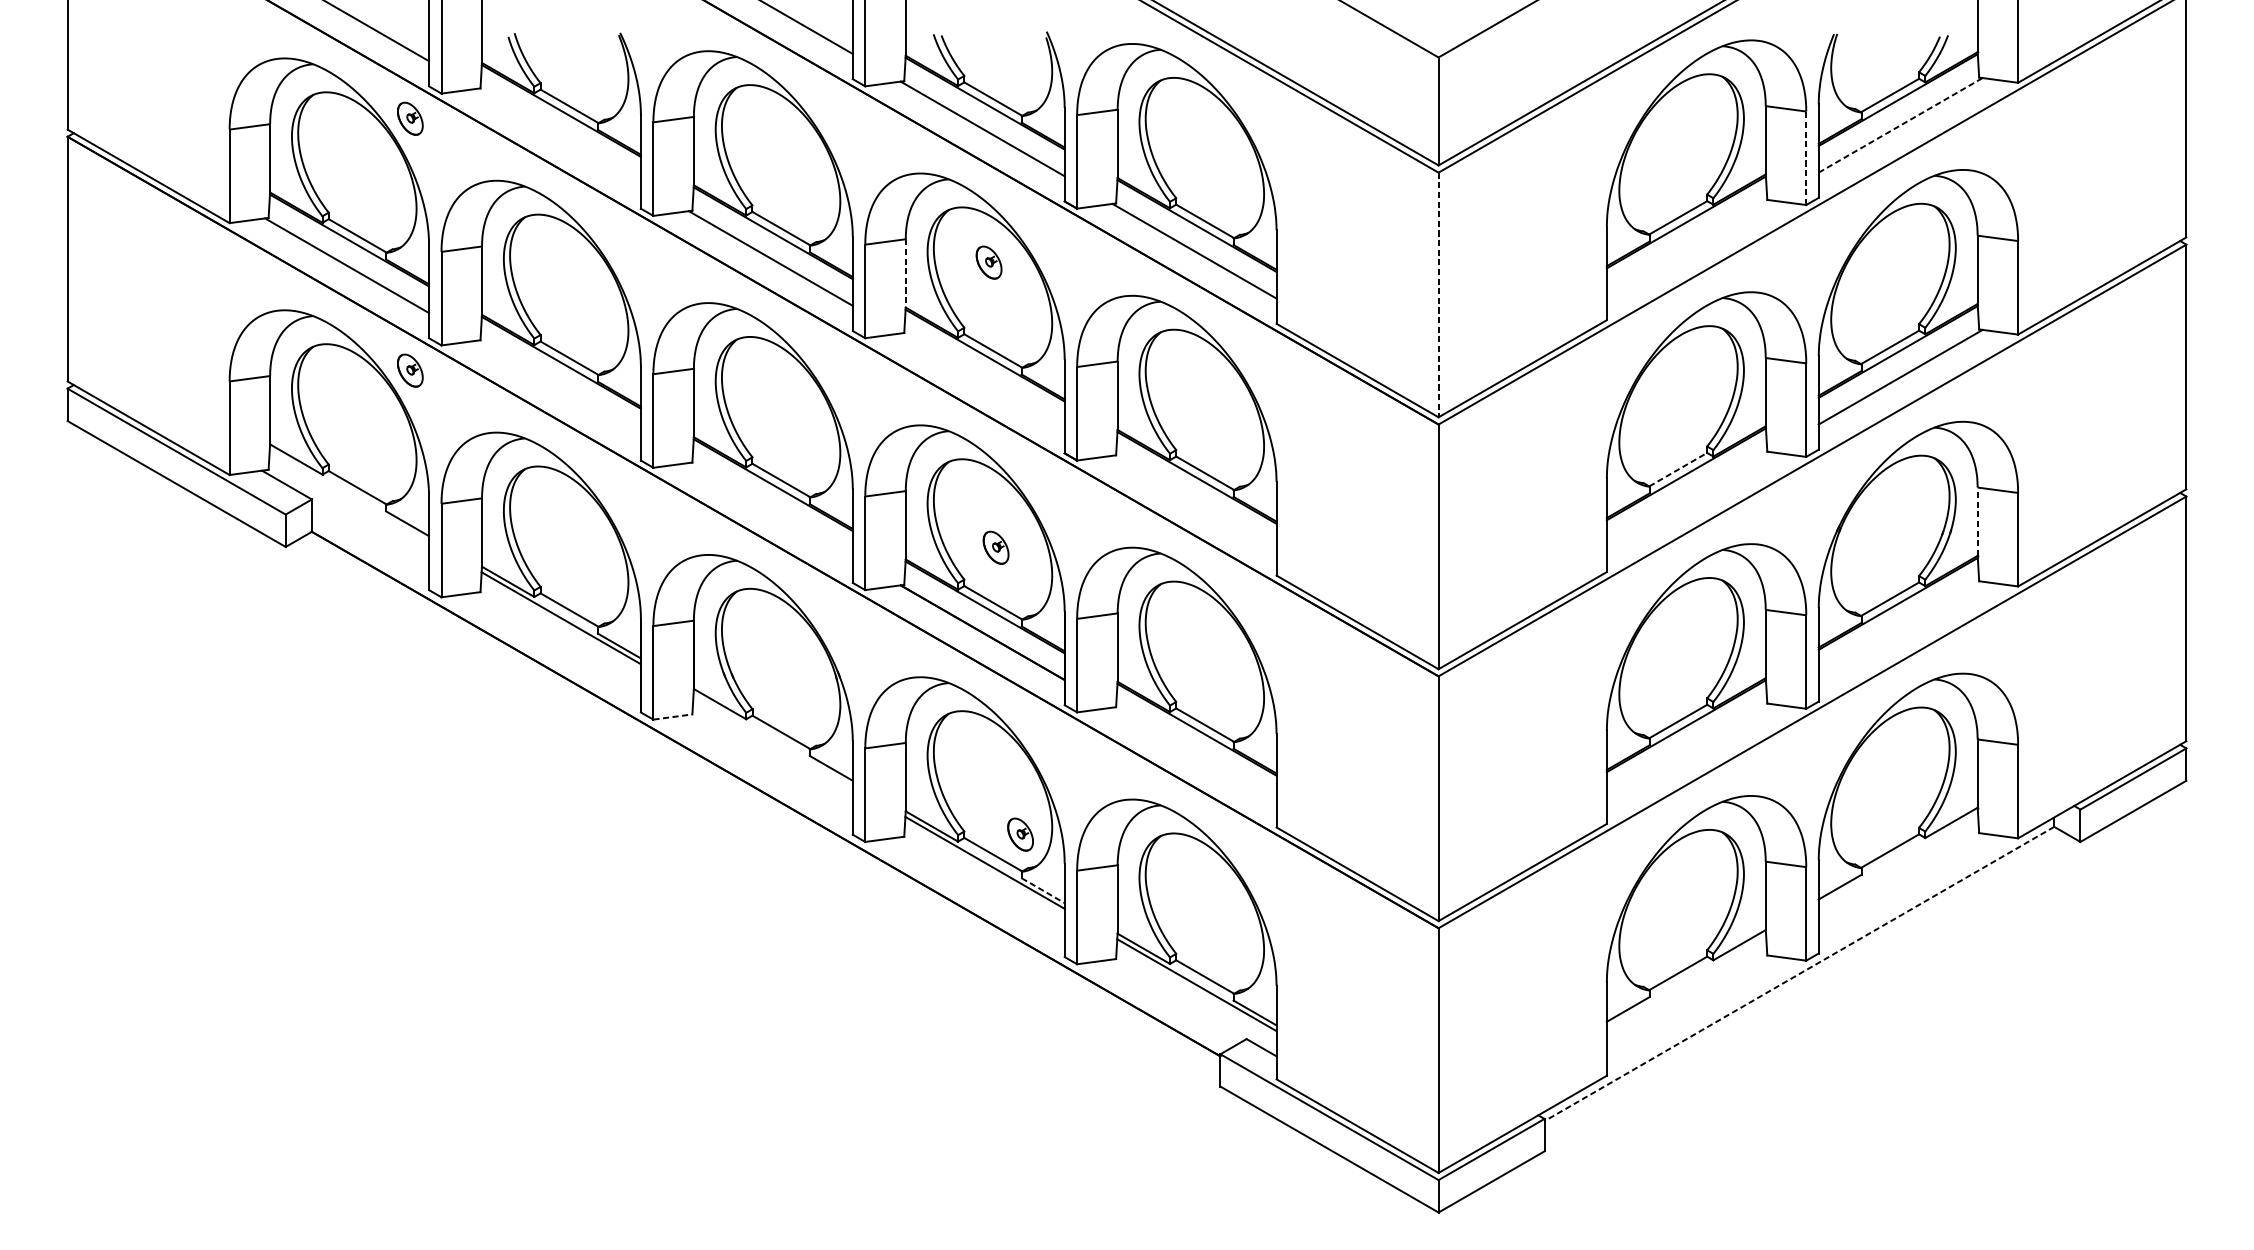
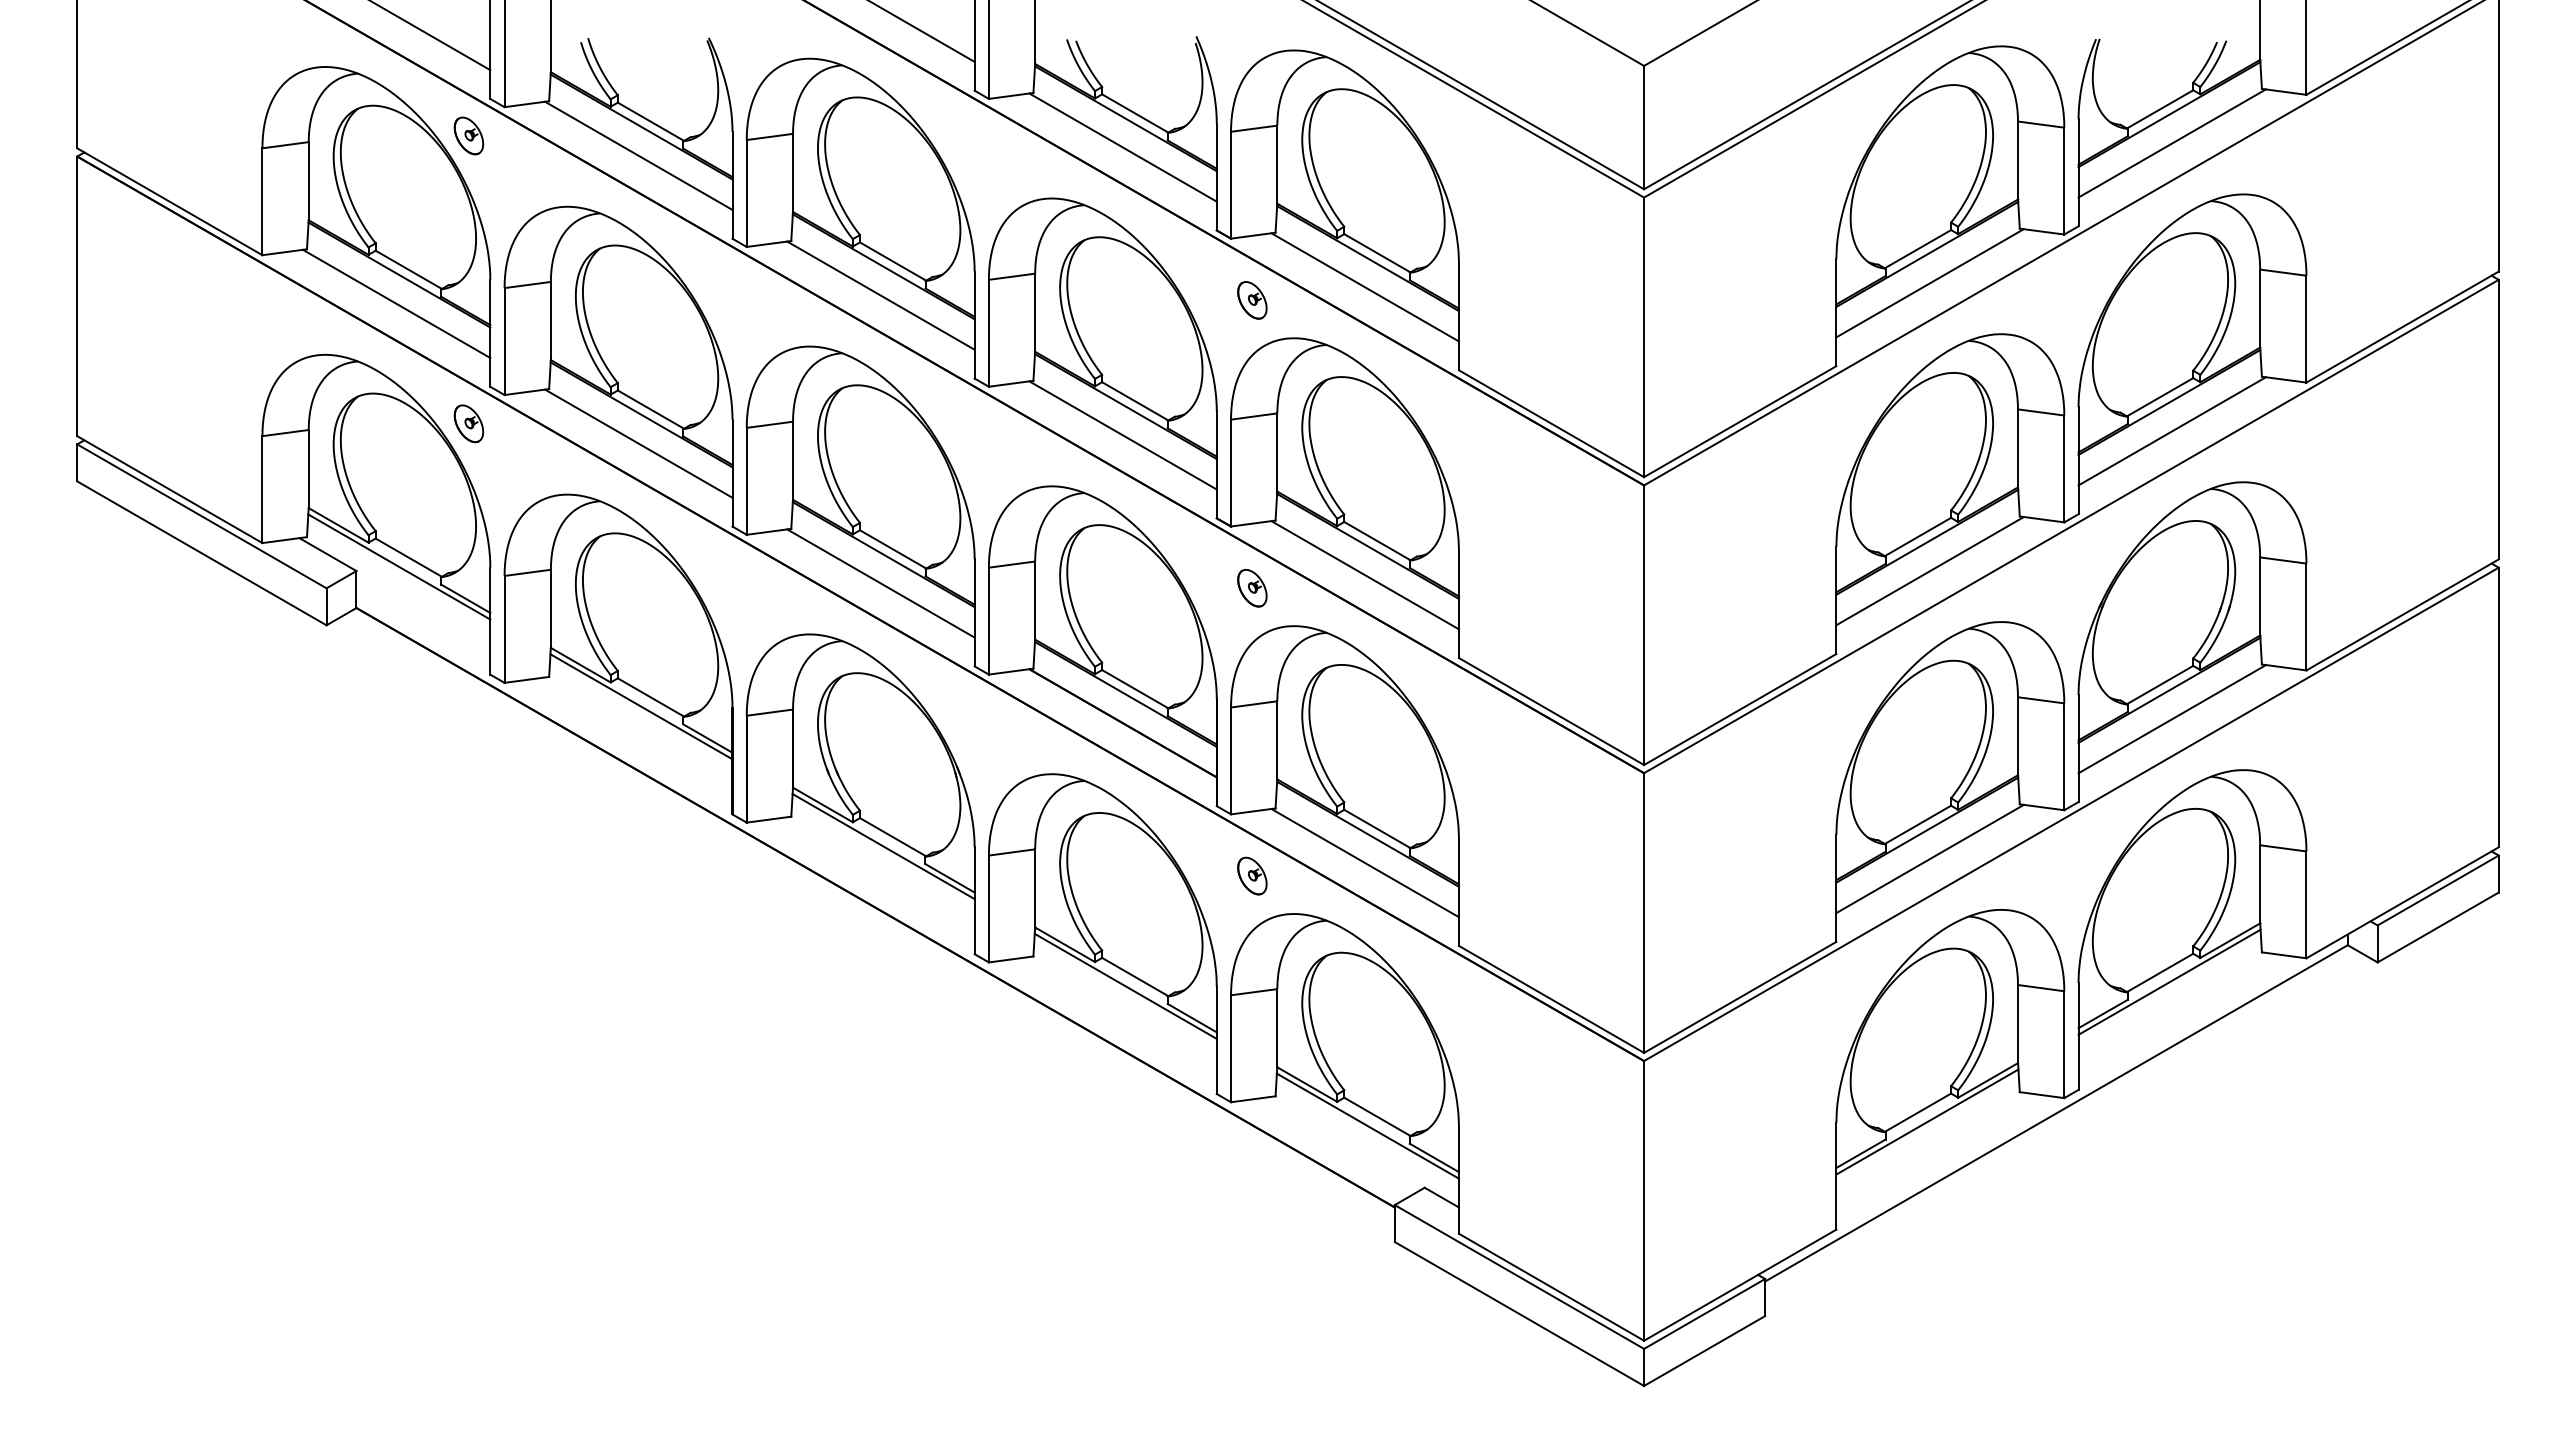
line: (1900, 125) -> (2172, 143), dashed -> solid
line: (558, 135) -> (638, 155), added
line: (1806, 157) -> (2064, 180), dashed -> solid
line: (1688, 247) -> (1929, 283), added
part: (989, 262) -> (1252, 300), moved
line: (906, 274) -> (1035, 313), dashed -> solid
line: (1438, 295) -> (1644, 337), dashed -> solid
line: (982, 380) -> (1122, 435), added
line: (558, 387) -> (638, 443), added
line: (1678, 469) -> (1918, 536), dashed -> solid
line: (349, 495) -> (399, 566), added
line: (1688, 499) -> (1929, 571), added
line: (1193, 503) -> (1364, 575), added
line: (770, 510) -> (880, 583), added
line: (1977, 520) -> (2260, 595), dashed -> solid
part: (996, 548) -> (1252, 588), moved
line: (1900, 629) -> (2171, 719), added
line: (673, 716) -> (769, 819), dashed -> solid
line: (773, 740) -> (883, 846), added
line: (1688, 751) -> (1929, 858), added
line: (1193, 755) -> (1364, 863), added
part: (1020, 834) -> (1252, 875), moved
line: (1898, 858) -> (2169, 981), added
line: (1043, 891) -> (1192, 1018), dashed -> solid
line: (1799, 974) -> (2056, 1113), dashed -> solid
line: (1686, 981) -> (1927, 1121), added

